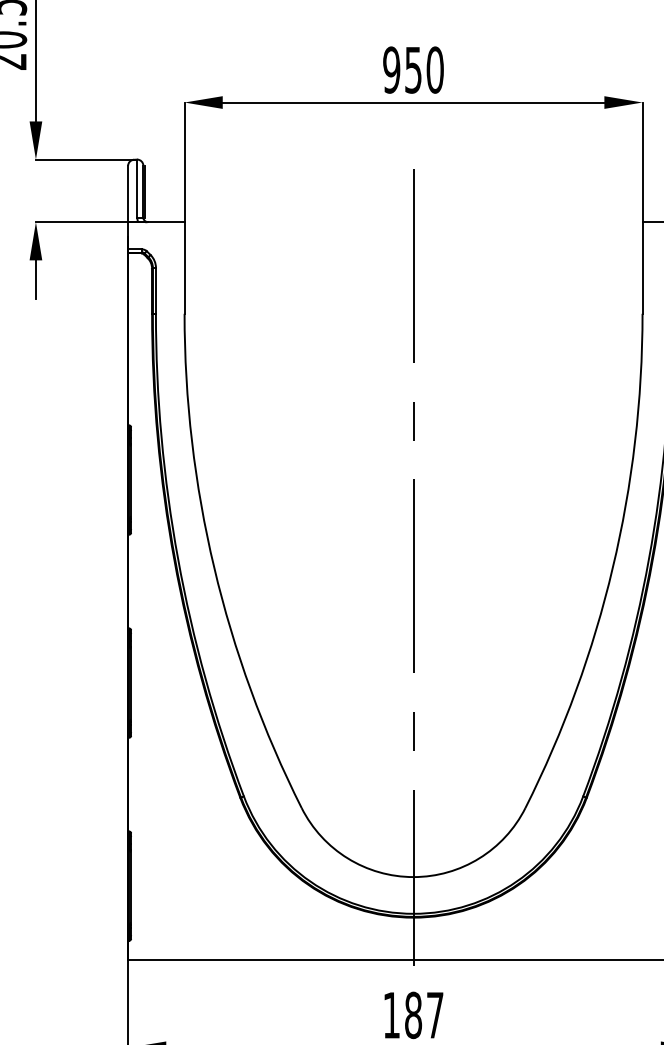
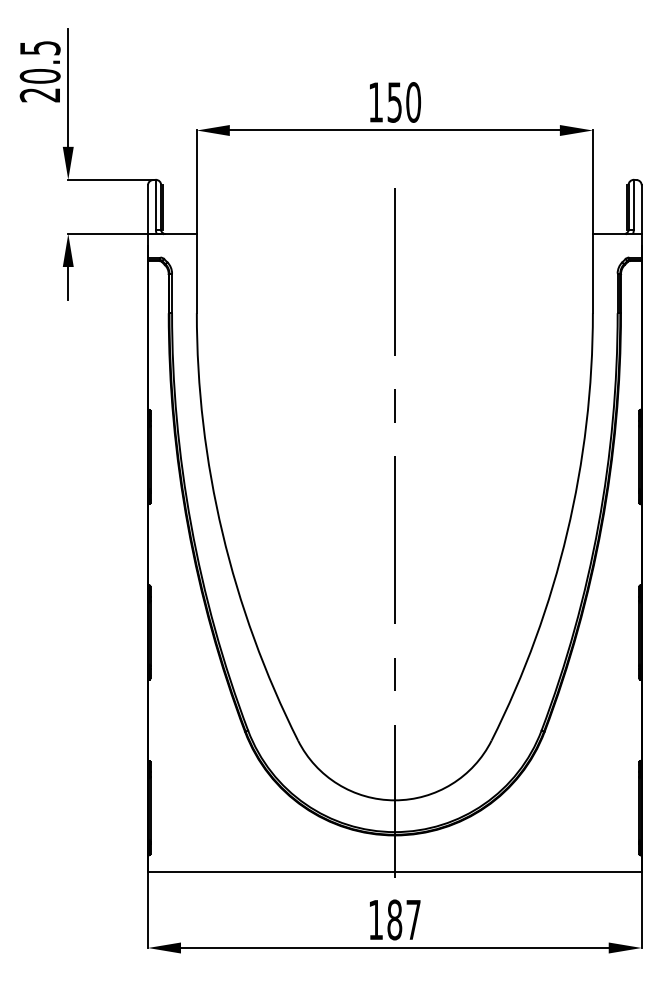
text: (391, 70) -> (375, 102), 950 -> 150

